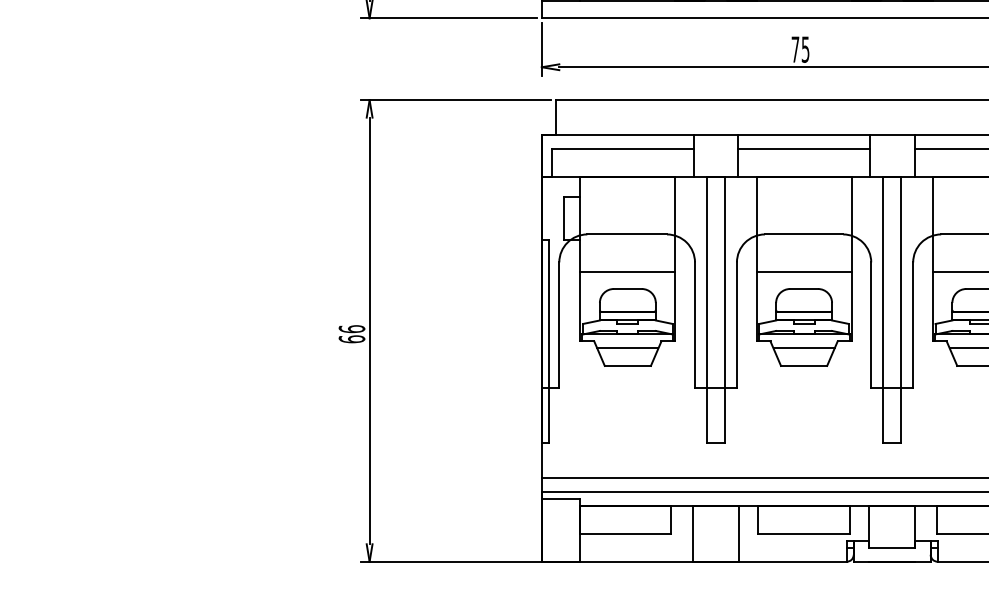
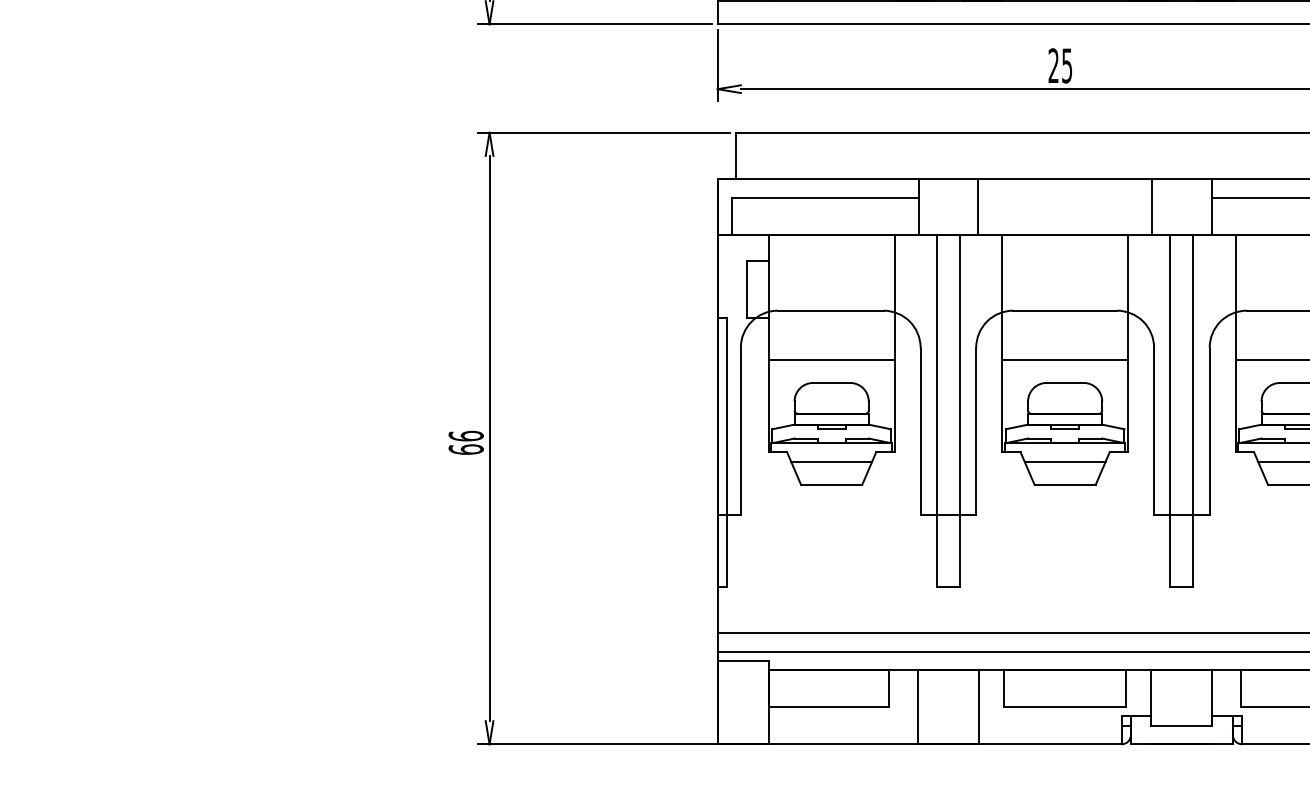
text: (795, 49) -> (1053, 65), 75 -> 25
line: (803, 149) -> (1064, 198), removed

